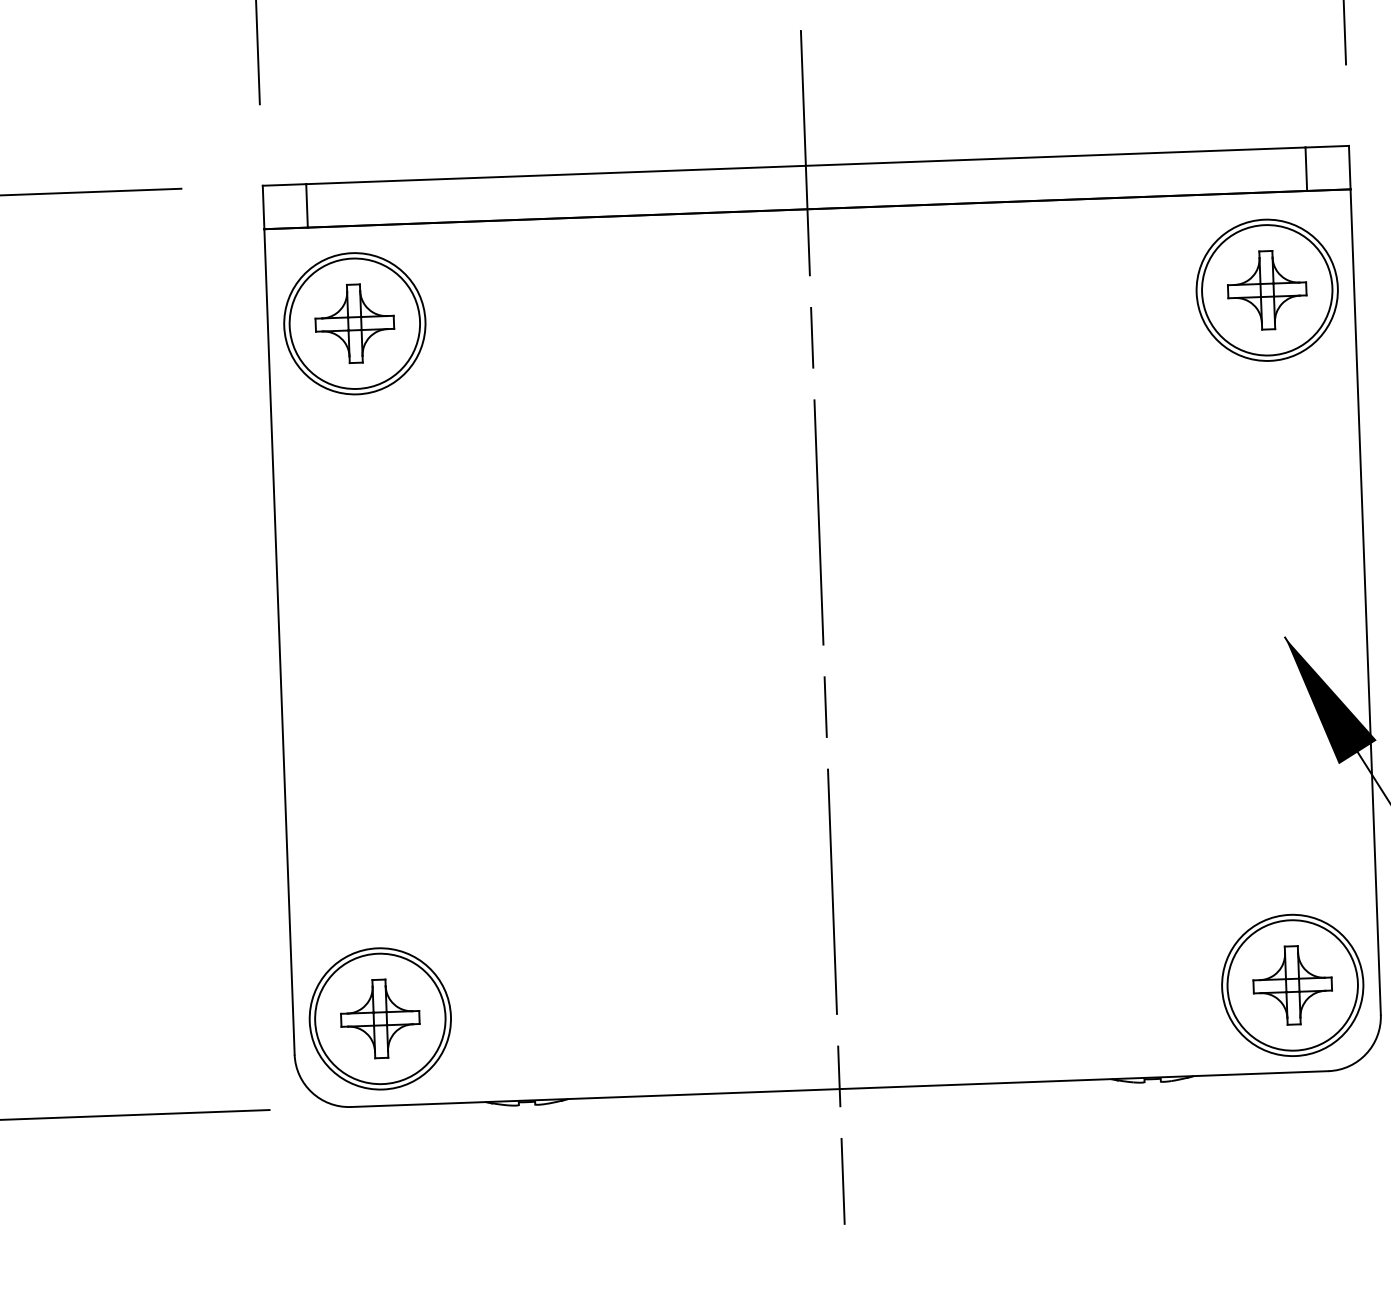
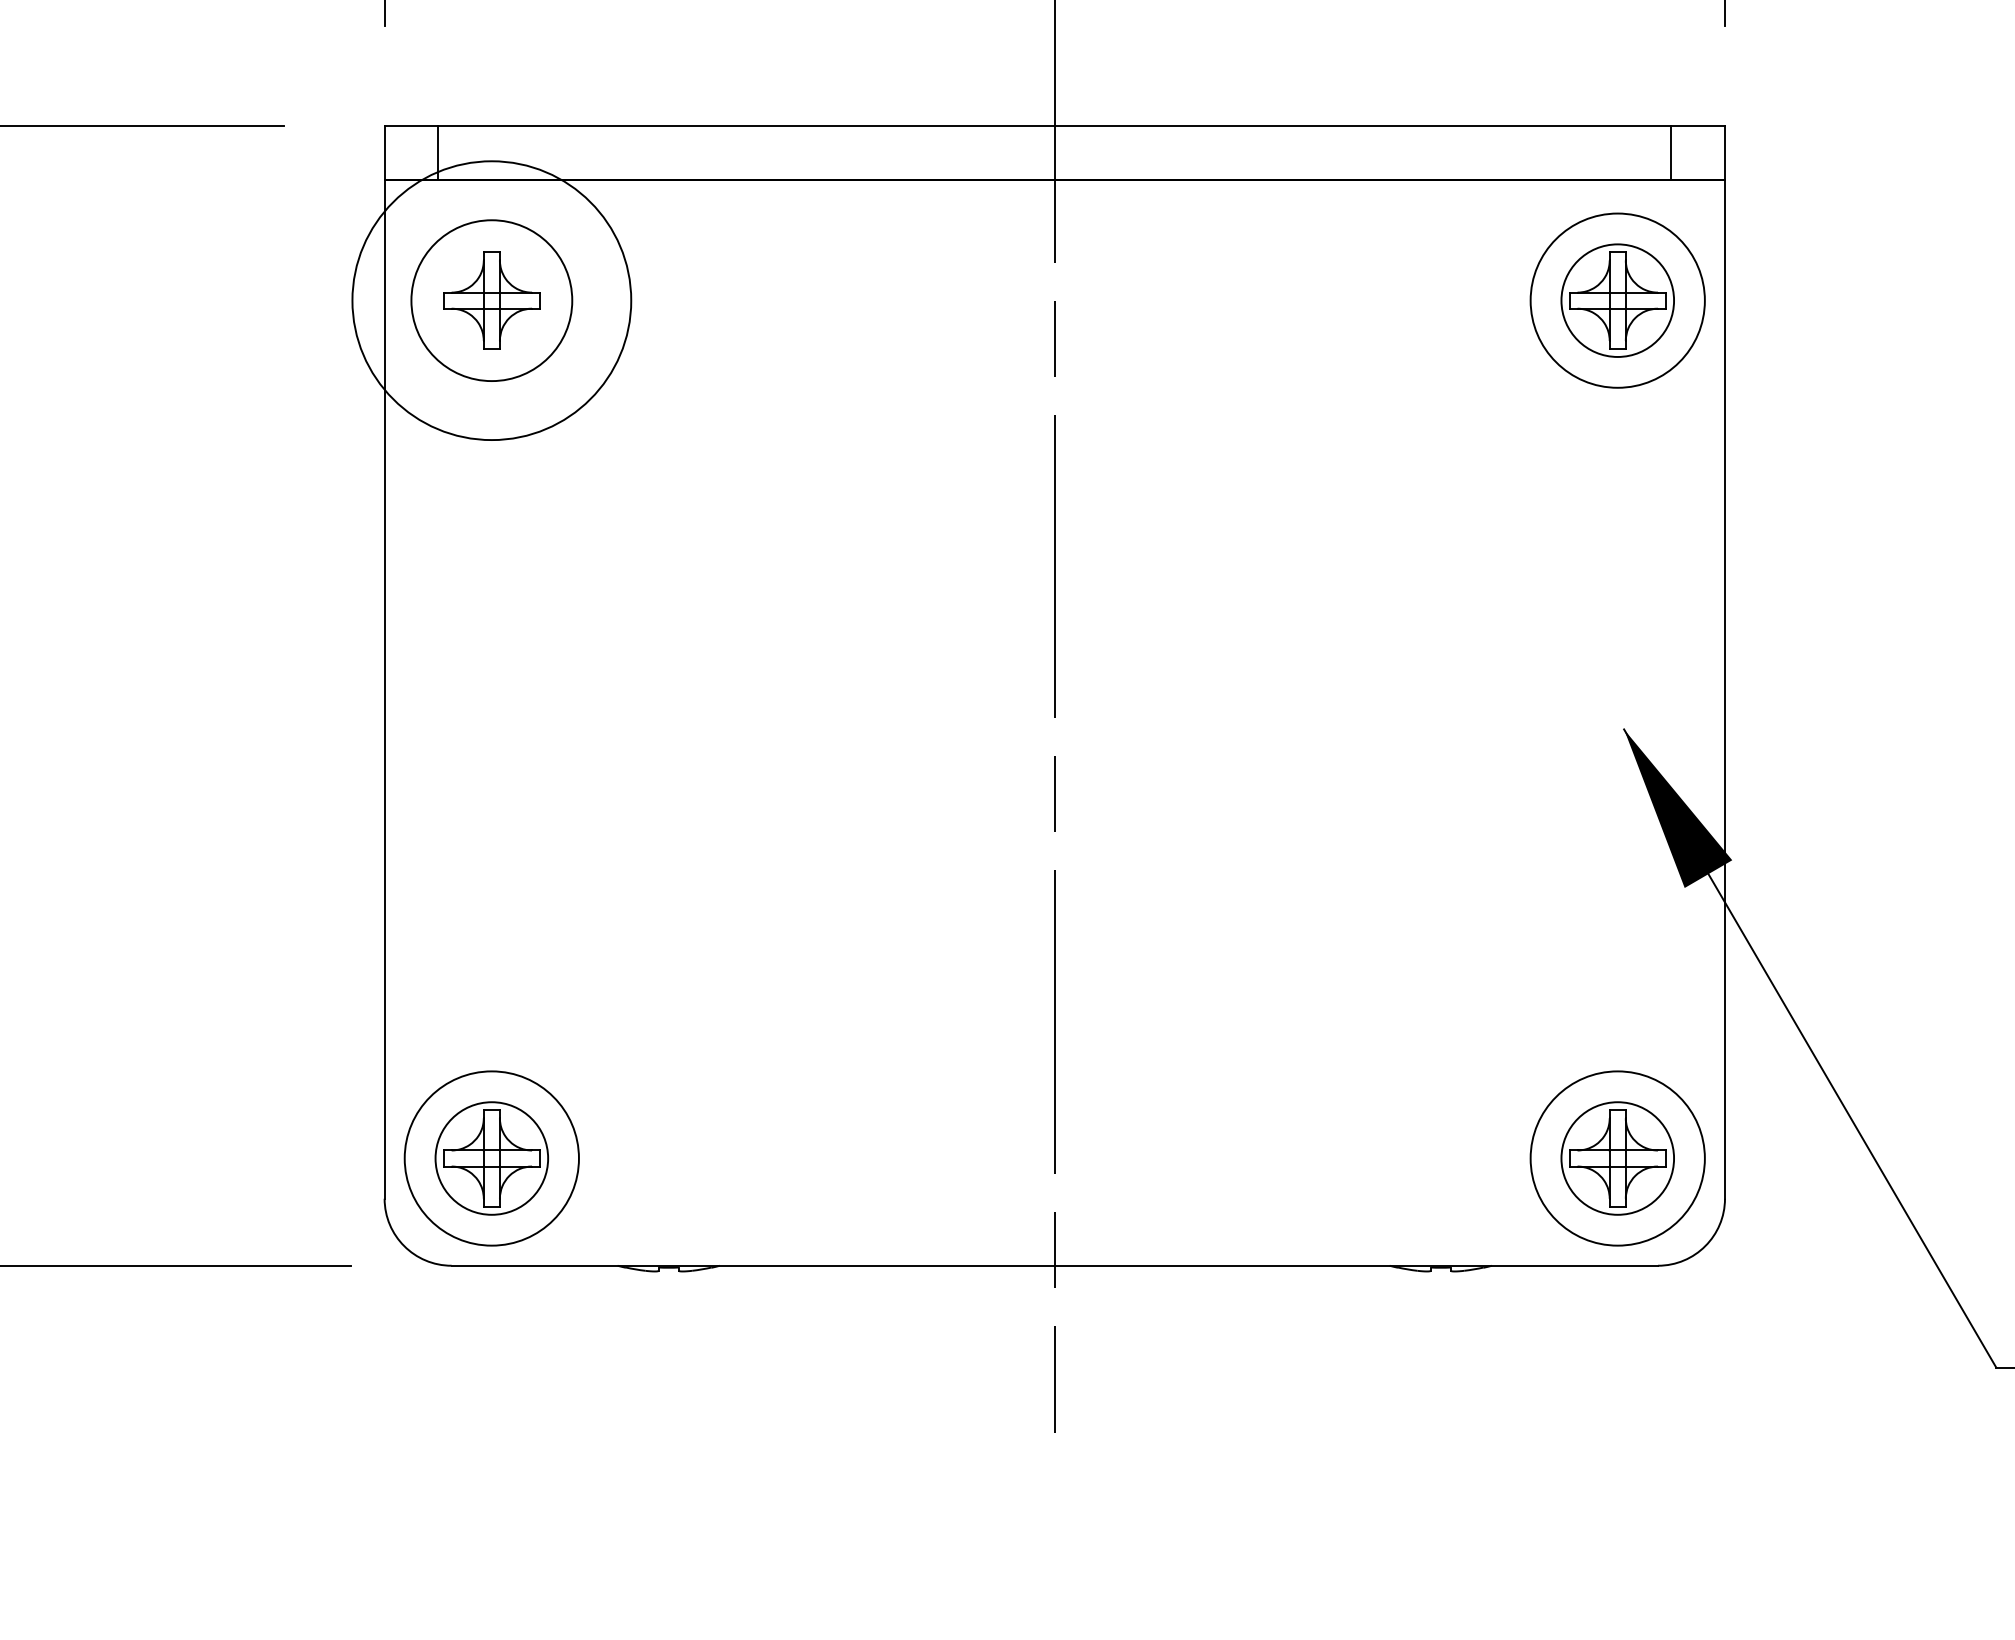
circle: (1267, 290) -> (1617, 300), size x0.7
circle: (354, 323) -> (491, 300), size x1.6
circle: (1292, 985) -> (1617, 1158), size x0.7
circle: (380, 1018) -> (491, 1158), size x0.7

